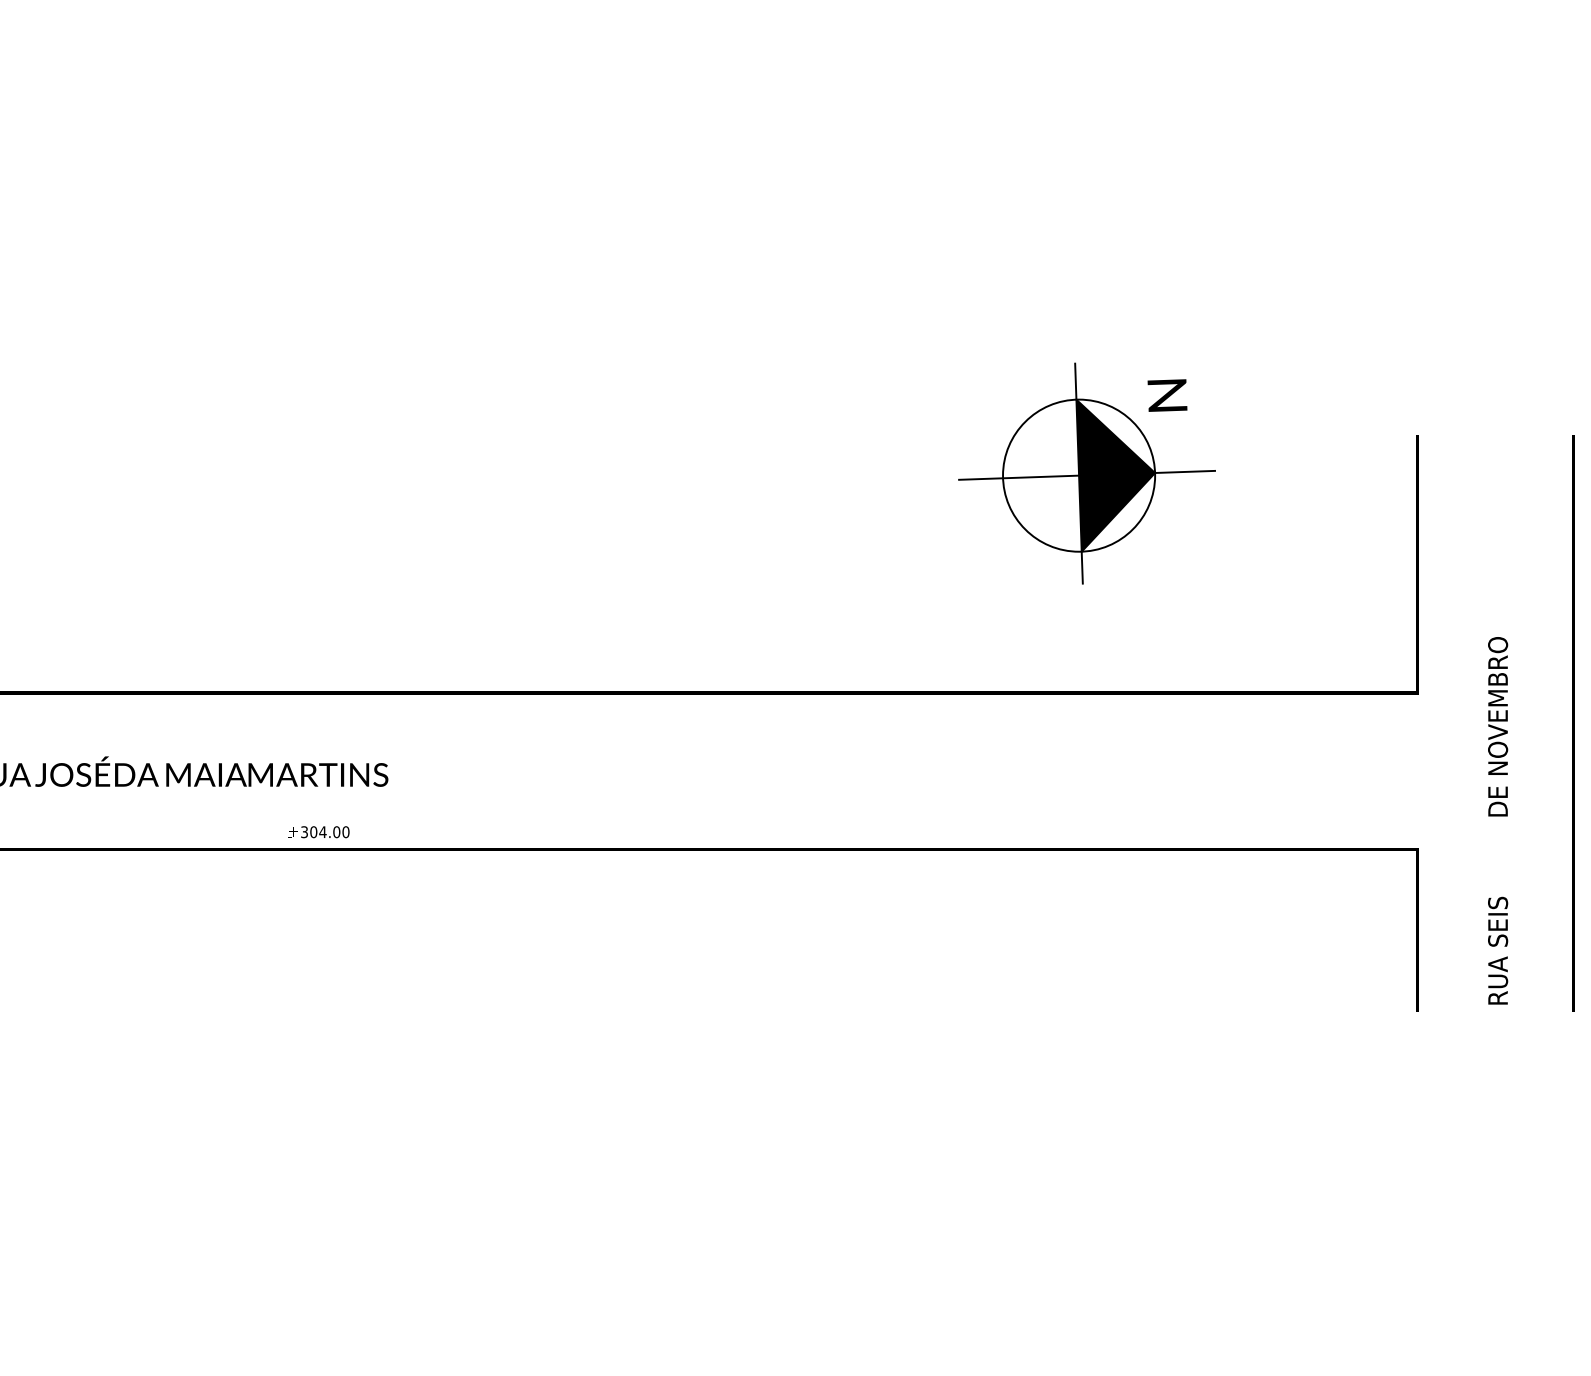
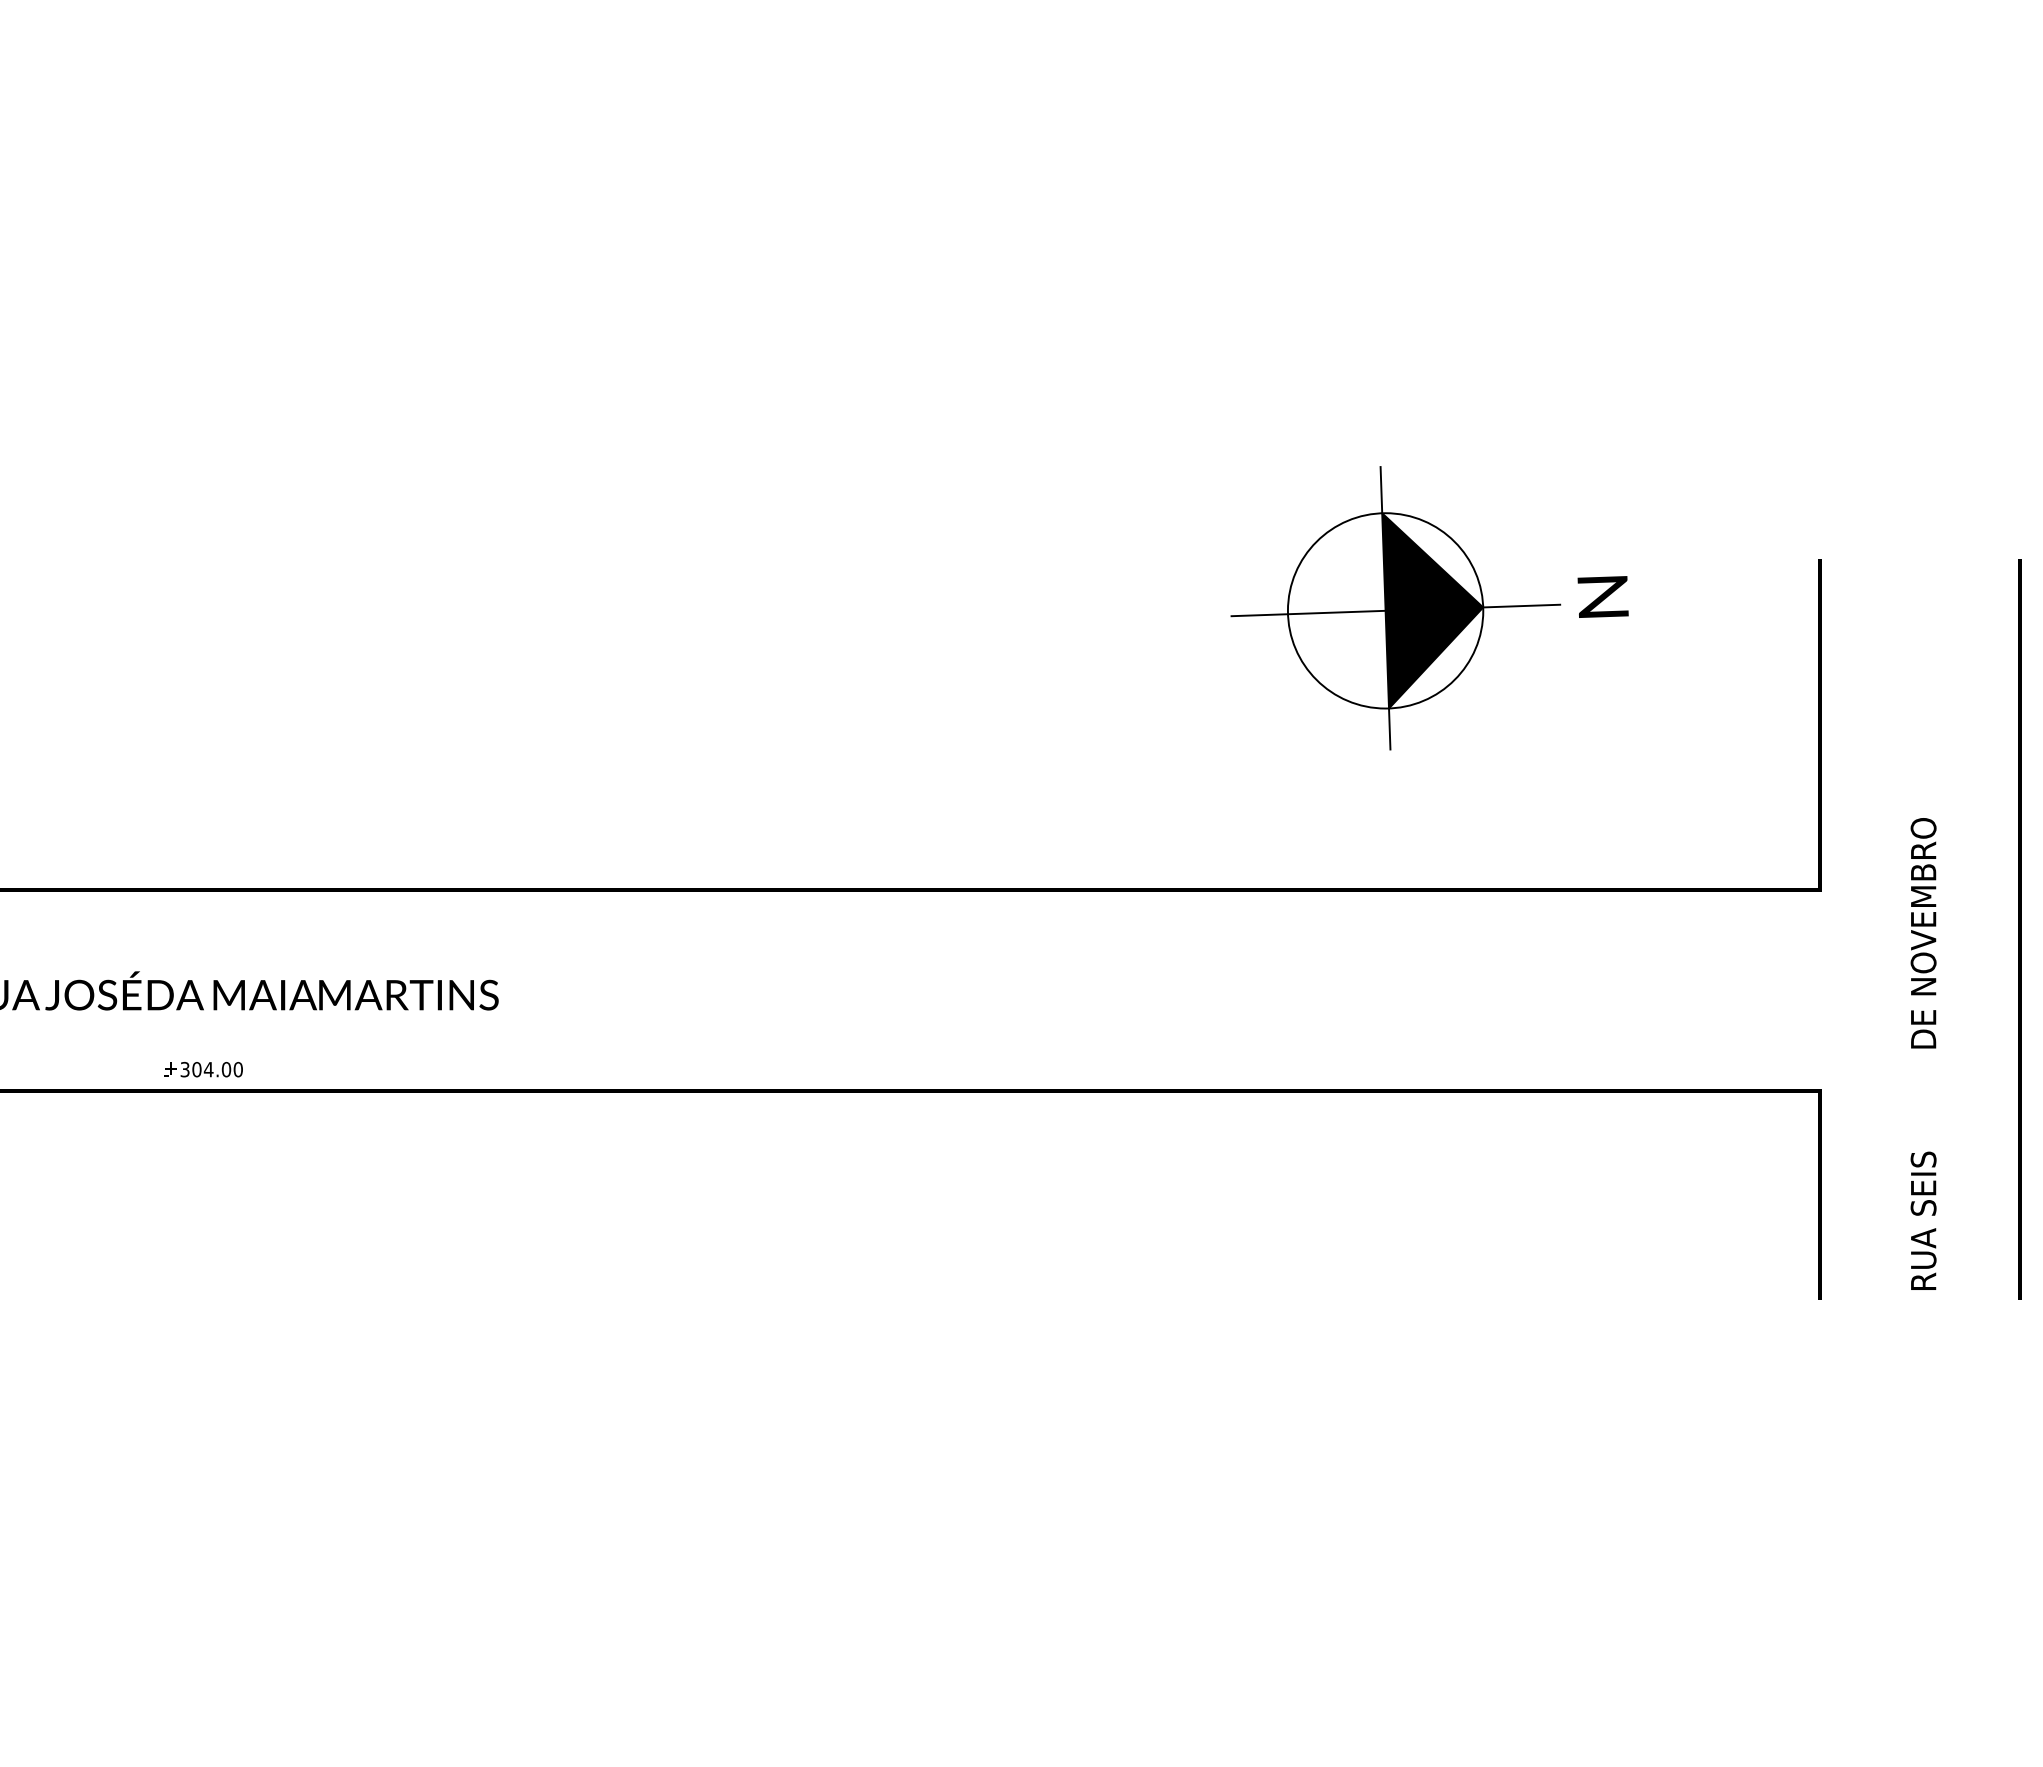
text: (1166, 395) -> (1602, 596), moved
text: (318, 832) -> (203, 1069), moved

